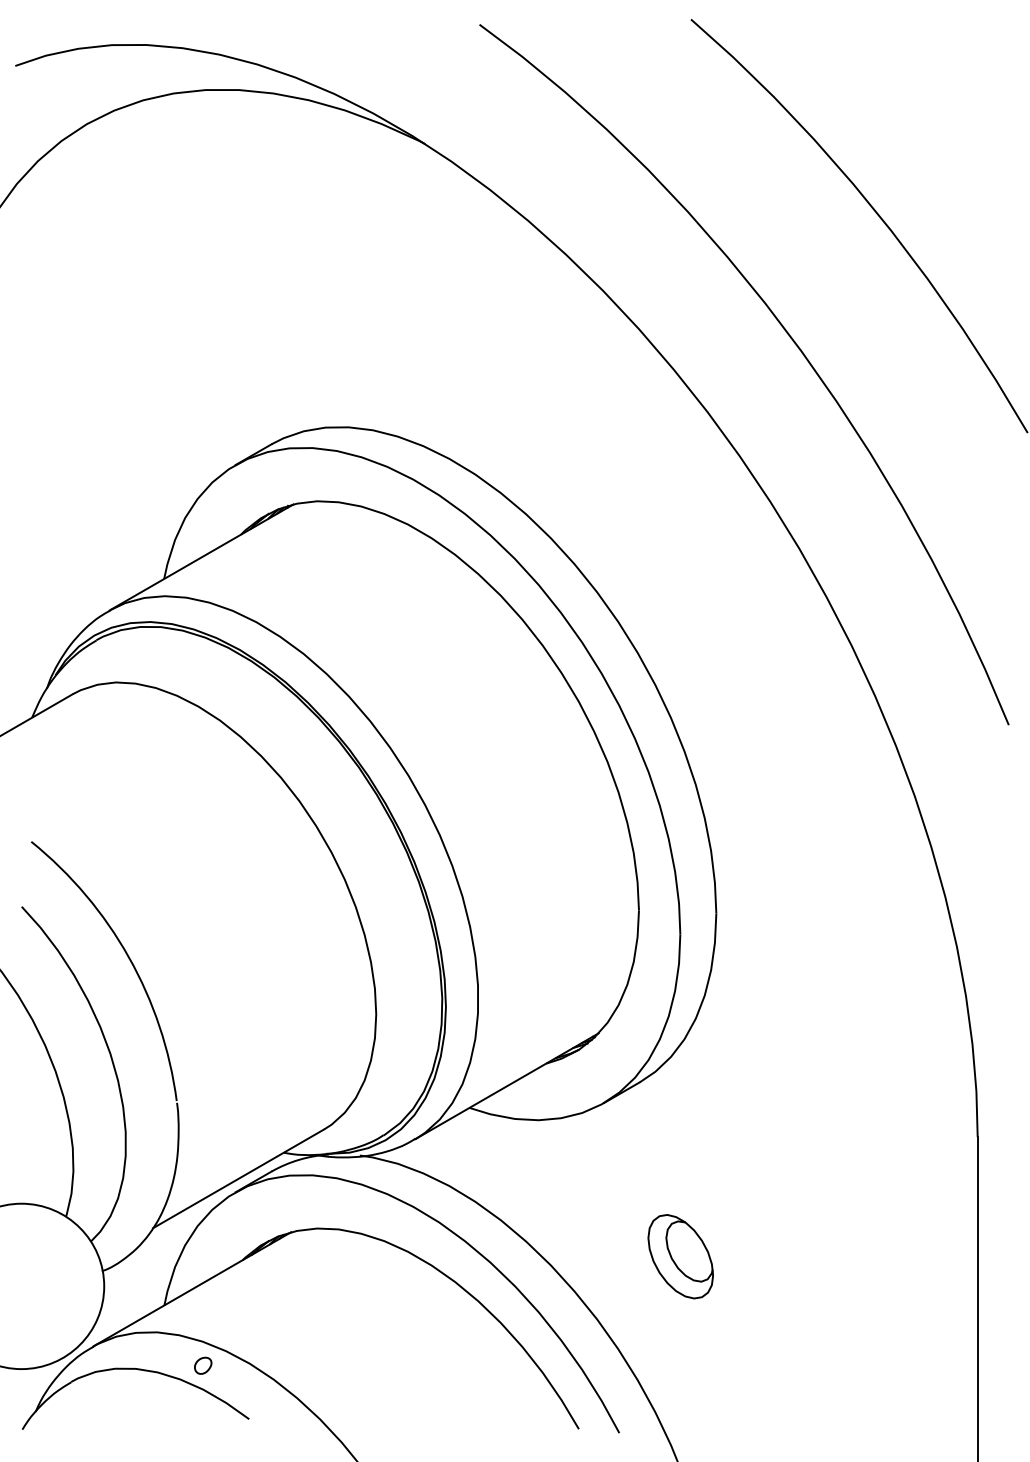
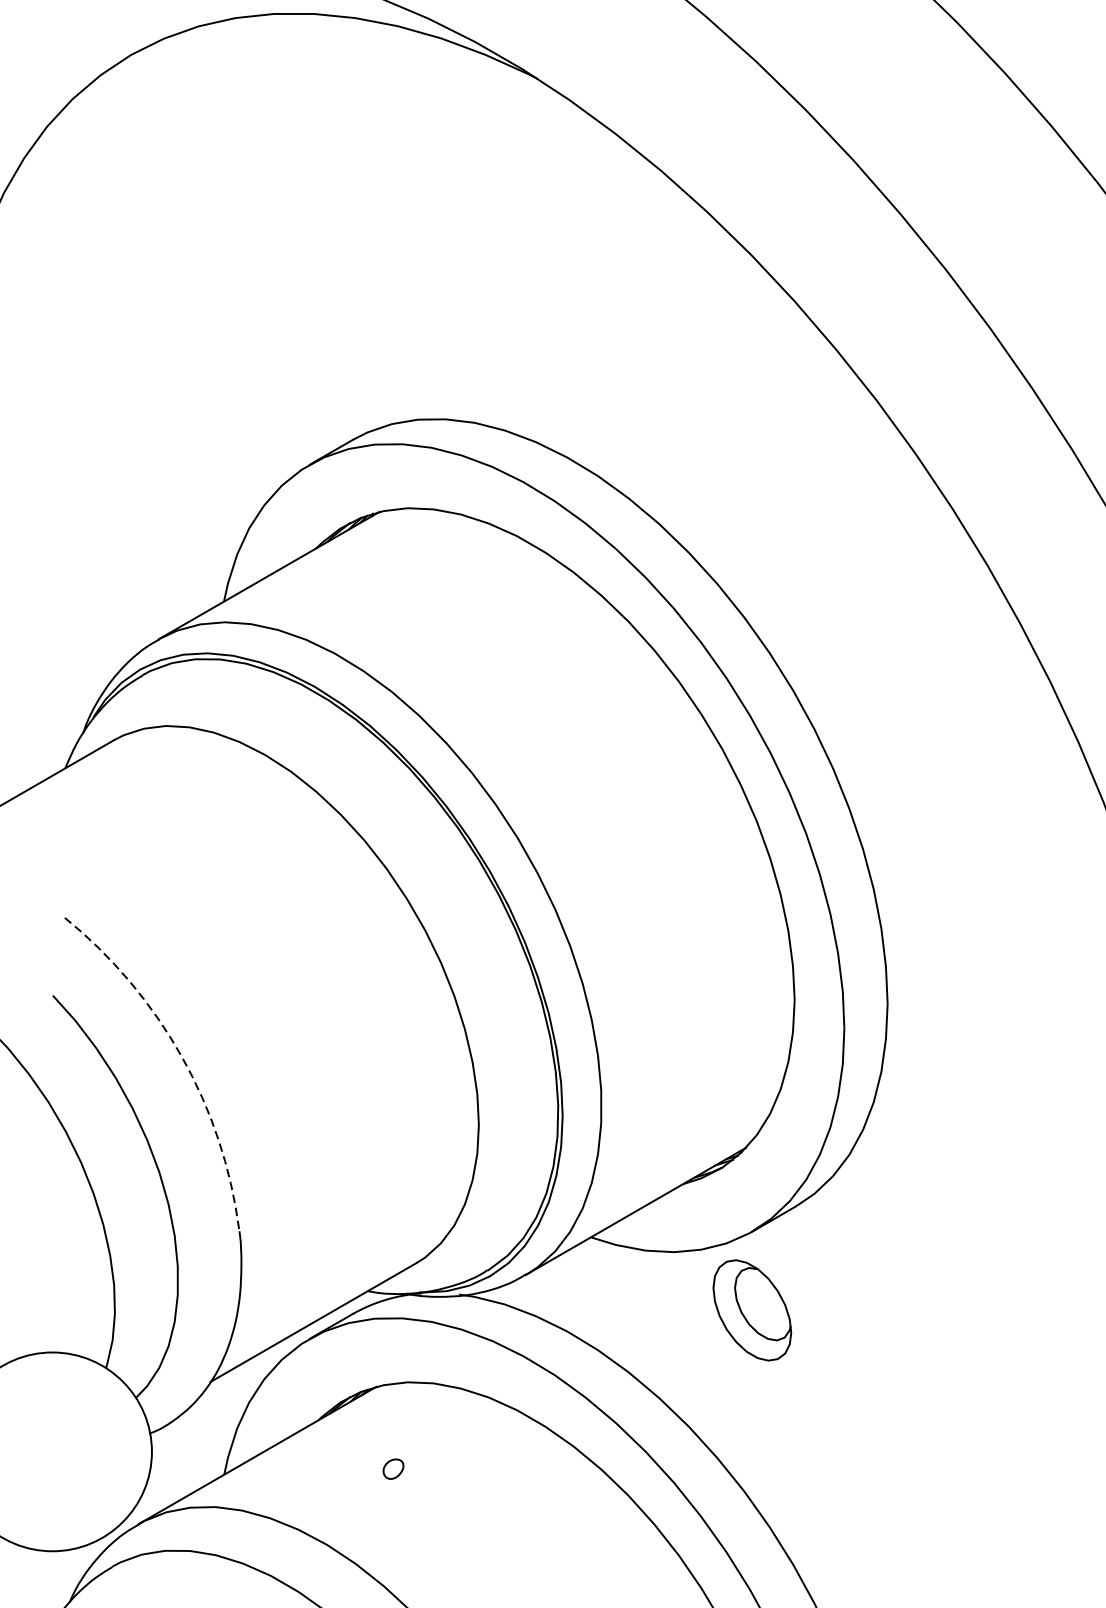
arc: (128, 957) -> (181, 1056), solid -> dashed
part: (680, 1256) -> (752, 1310), moved
part: (203, 1365) -> (393, 1468), moved

